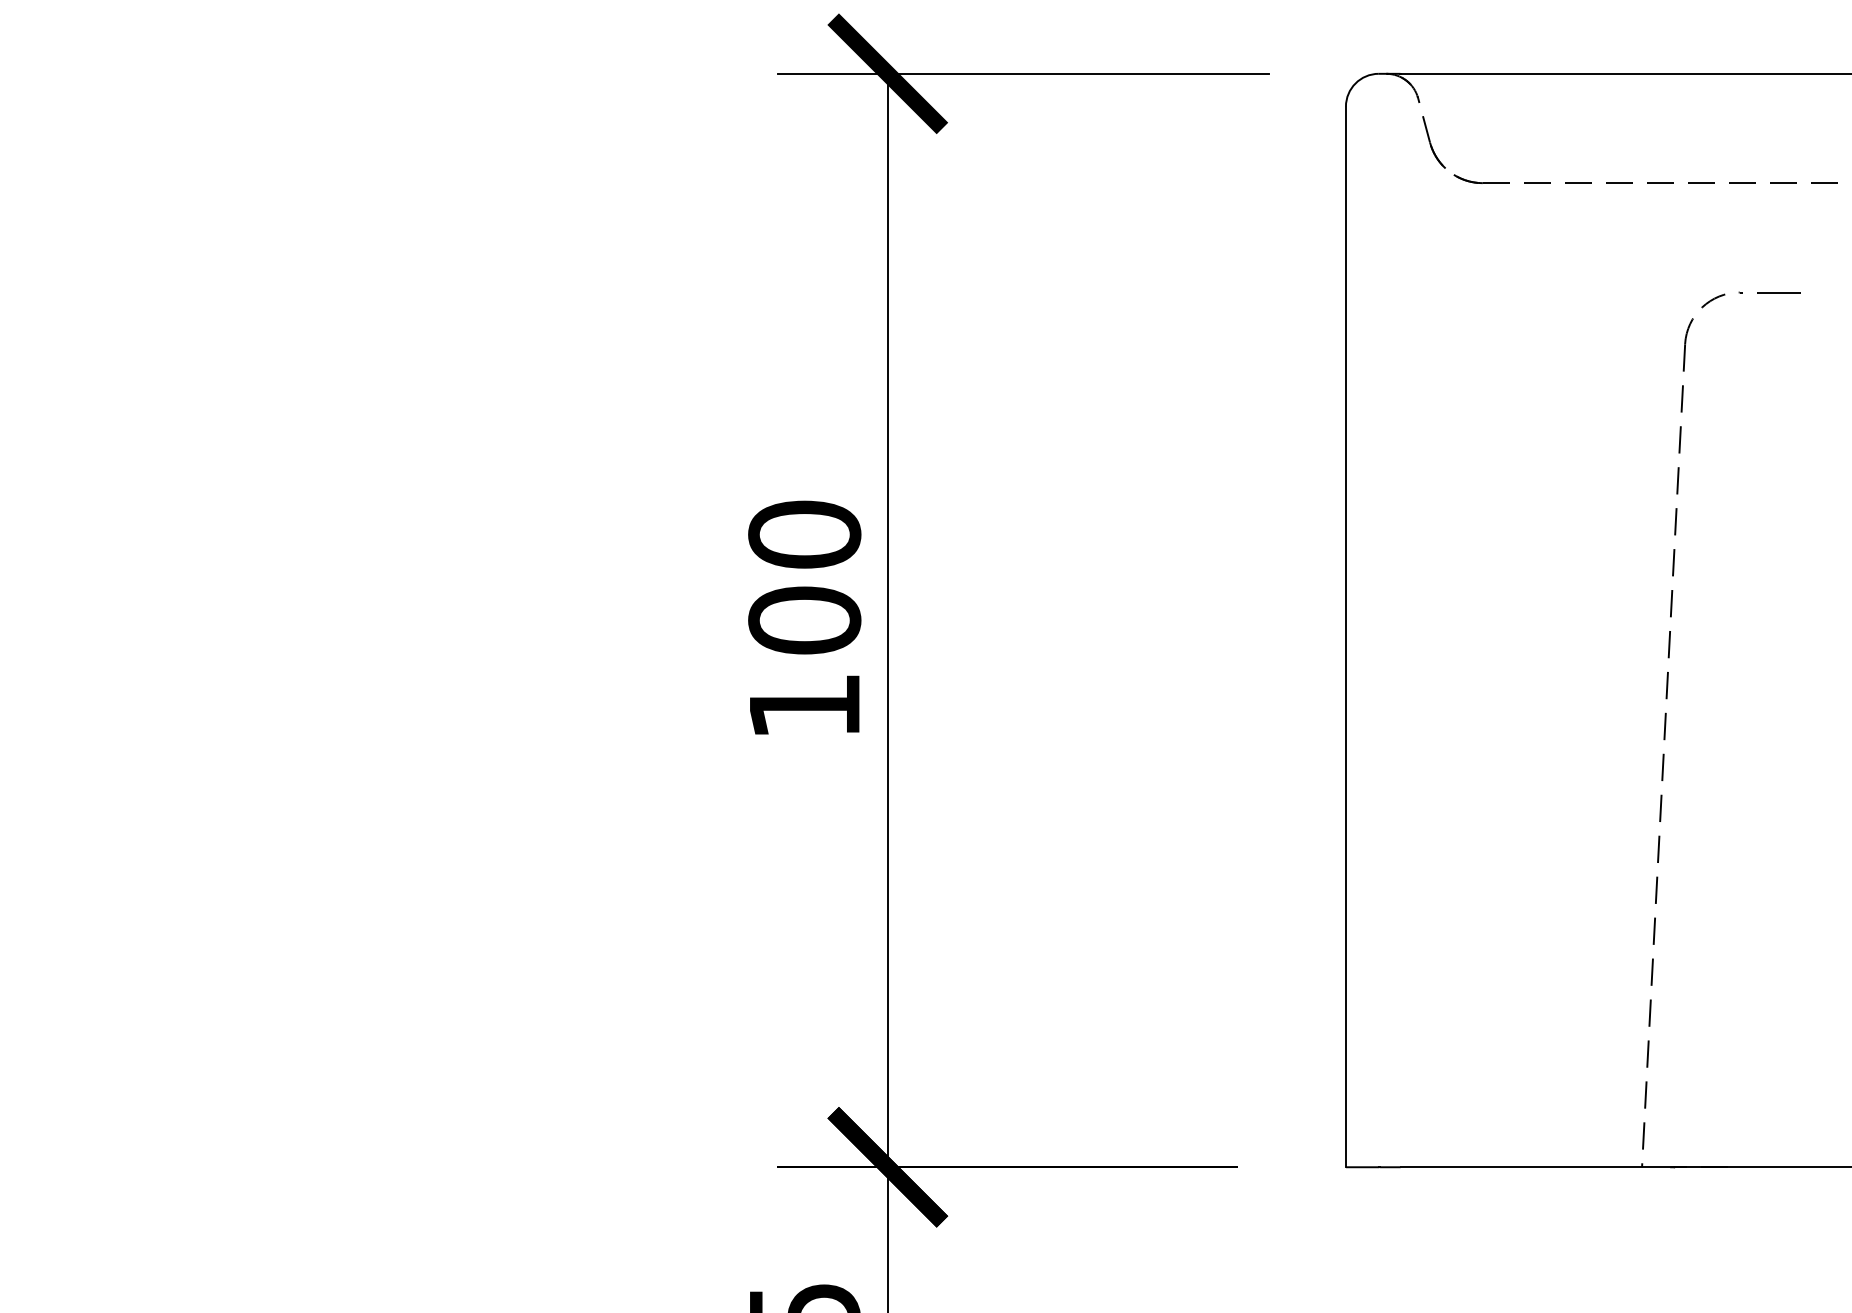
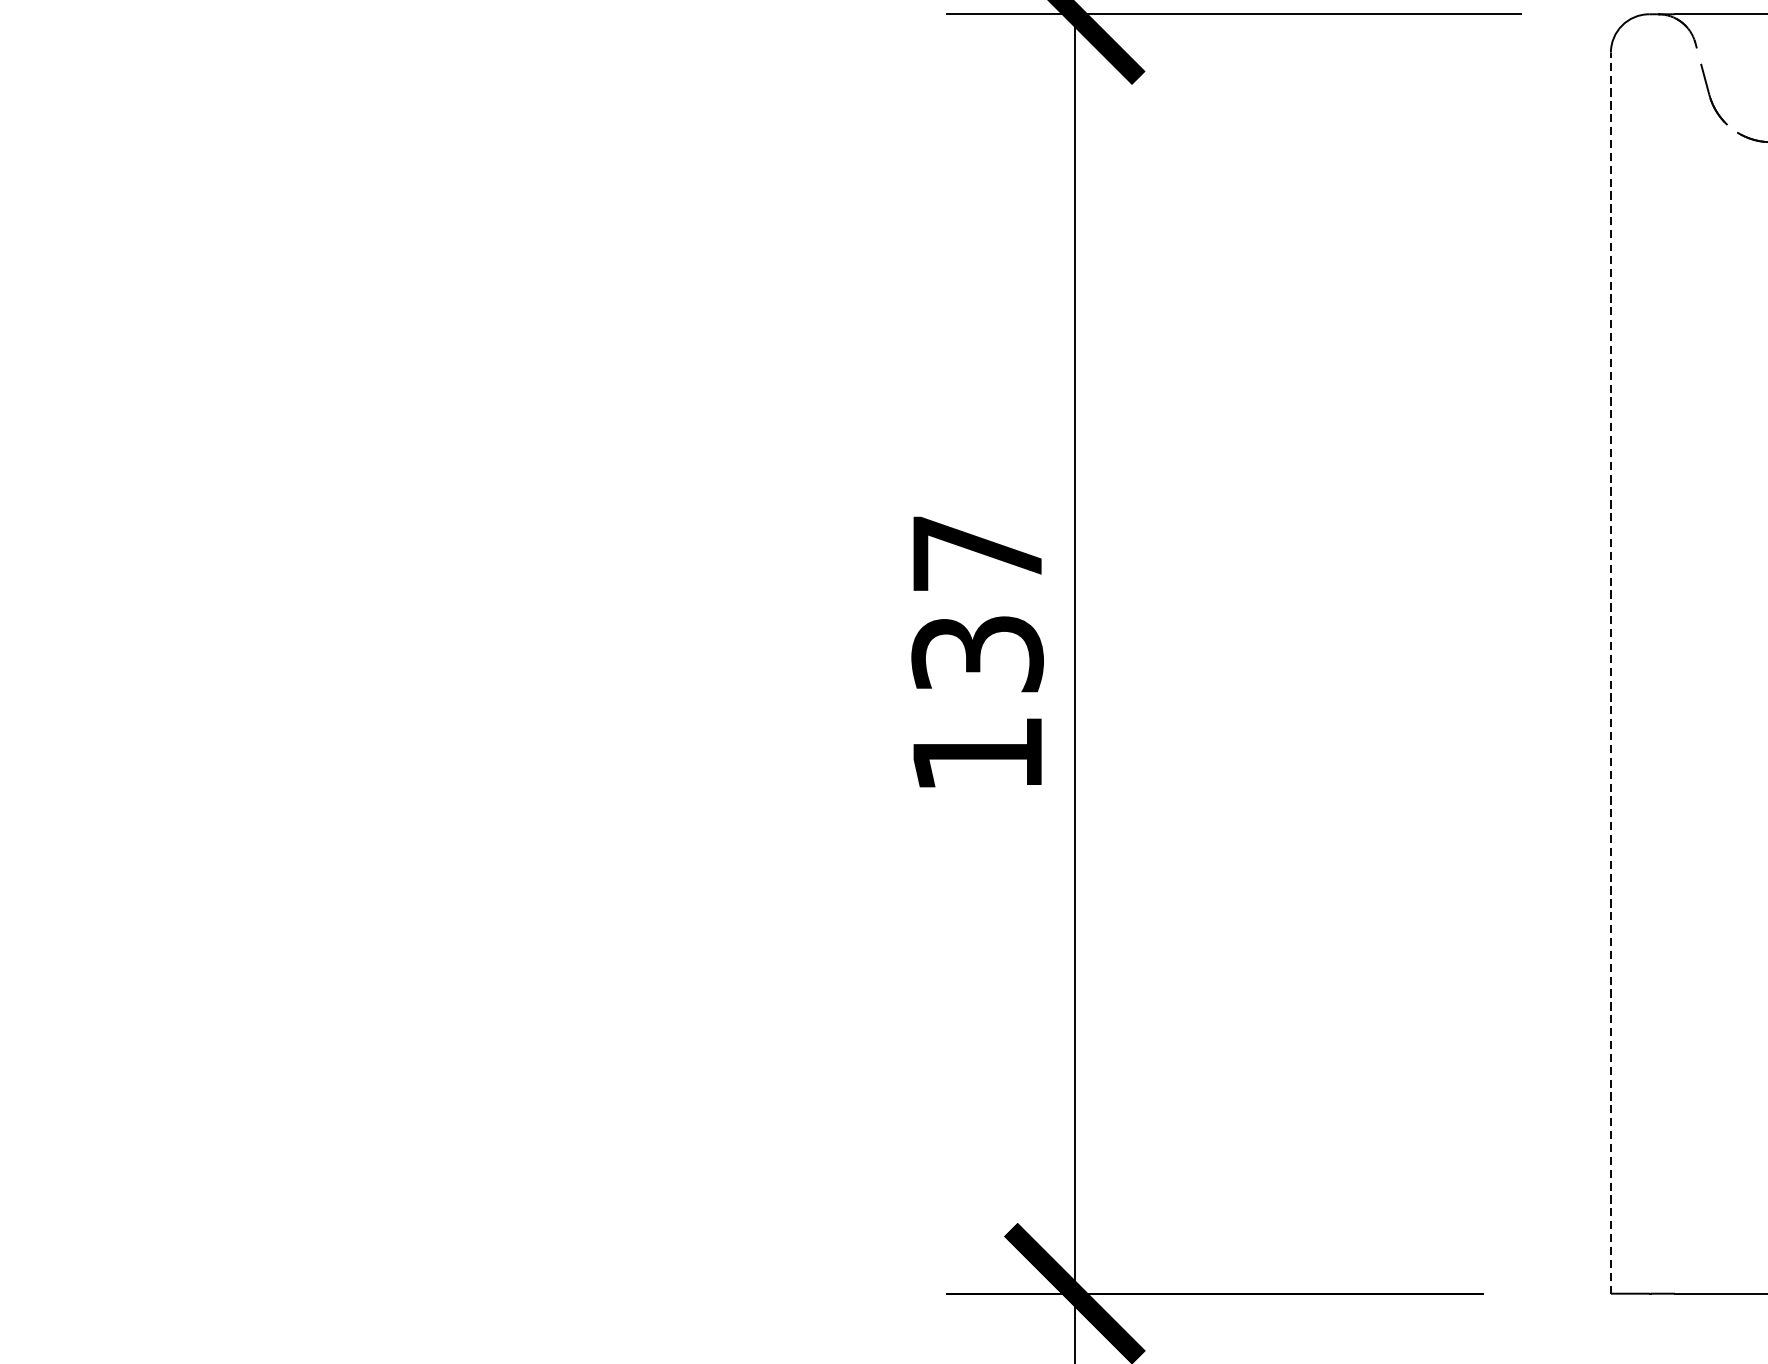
text: (804, 577) -> (977, 603), 100 -> 137
line: (1345, 636) -> (1610, 672), solid -> dashed

